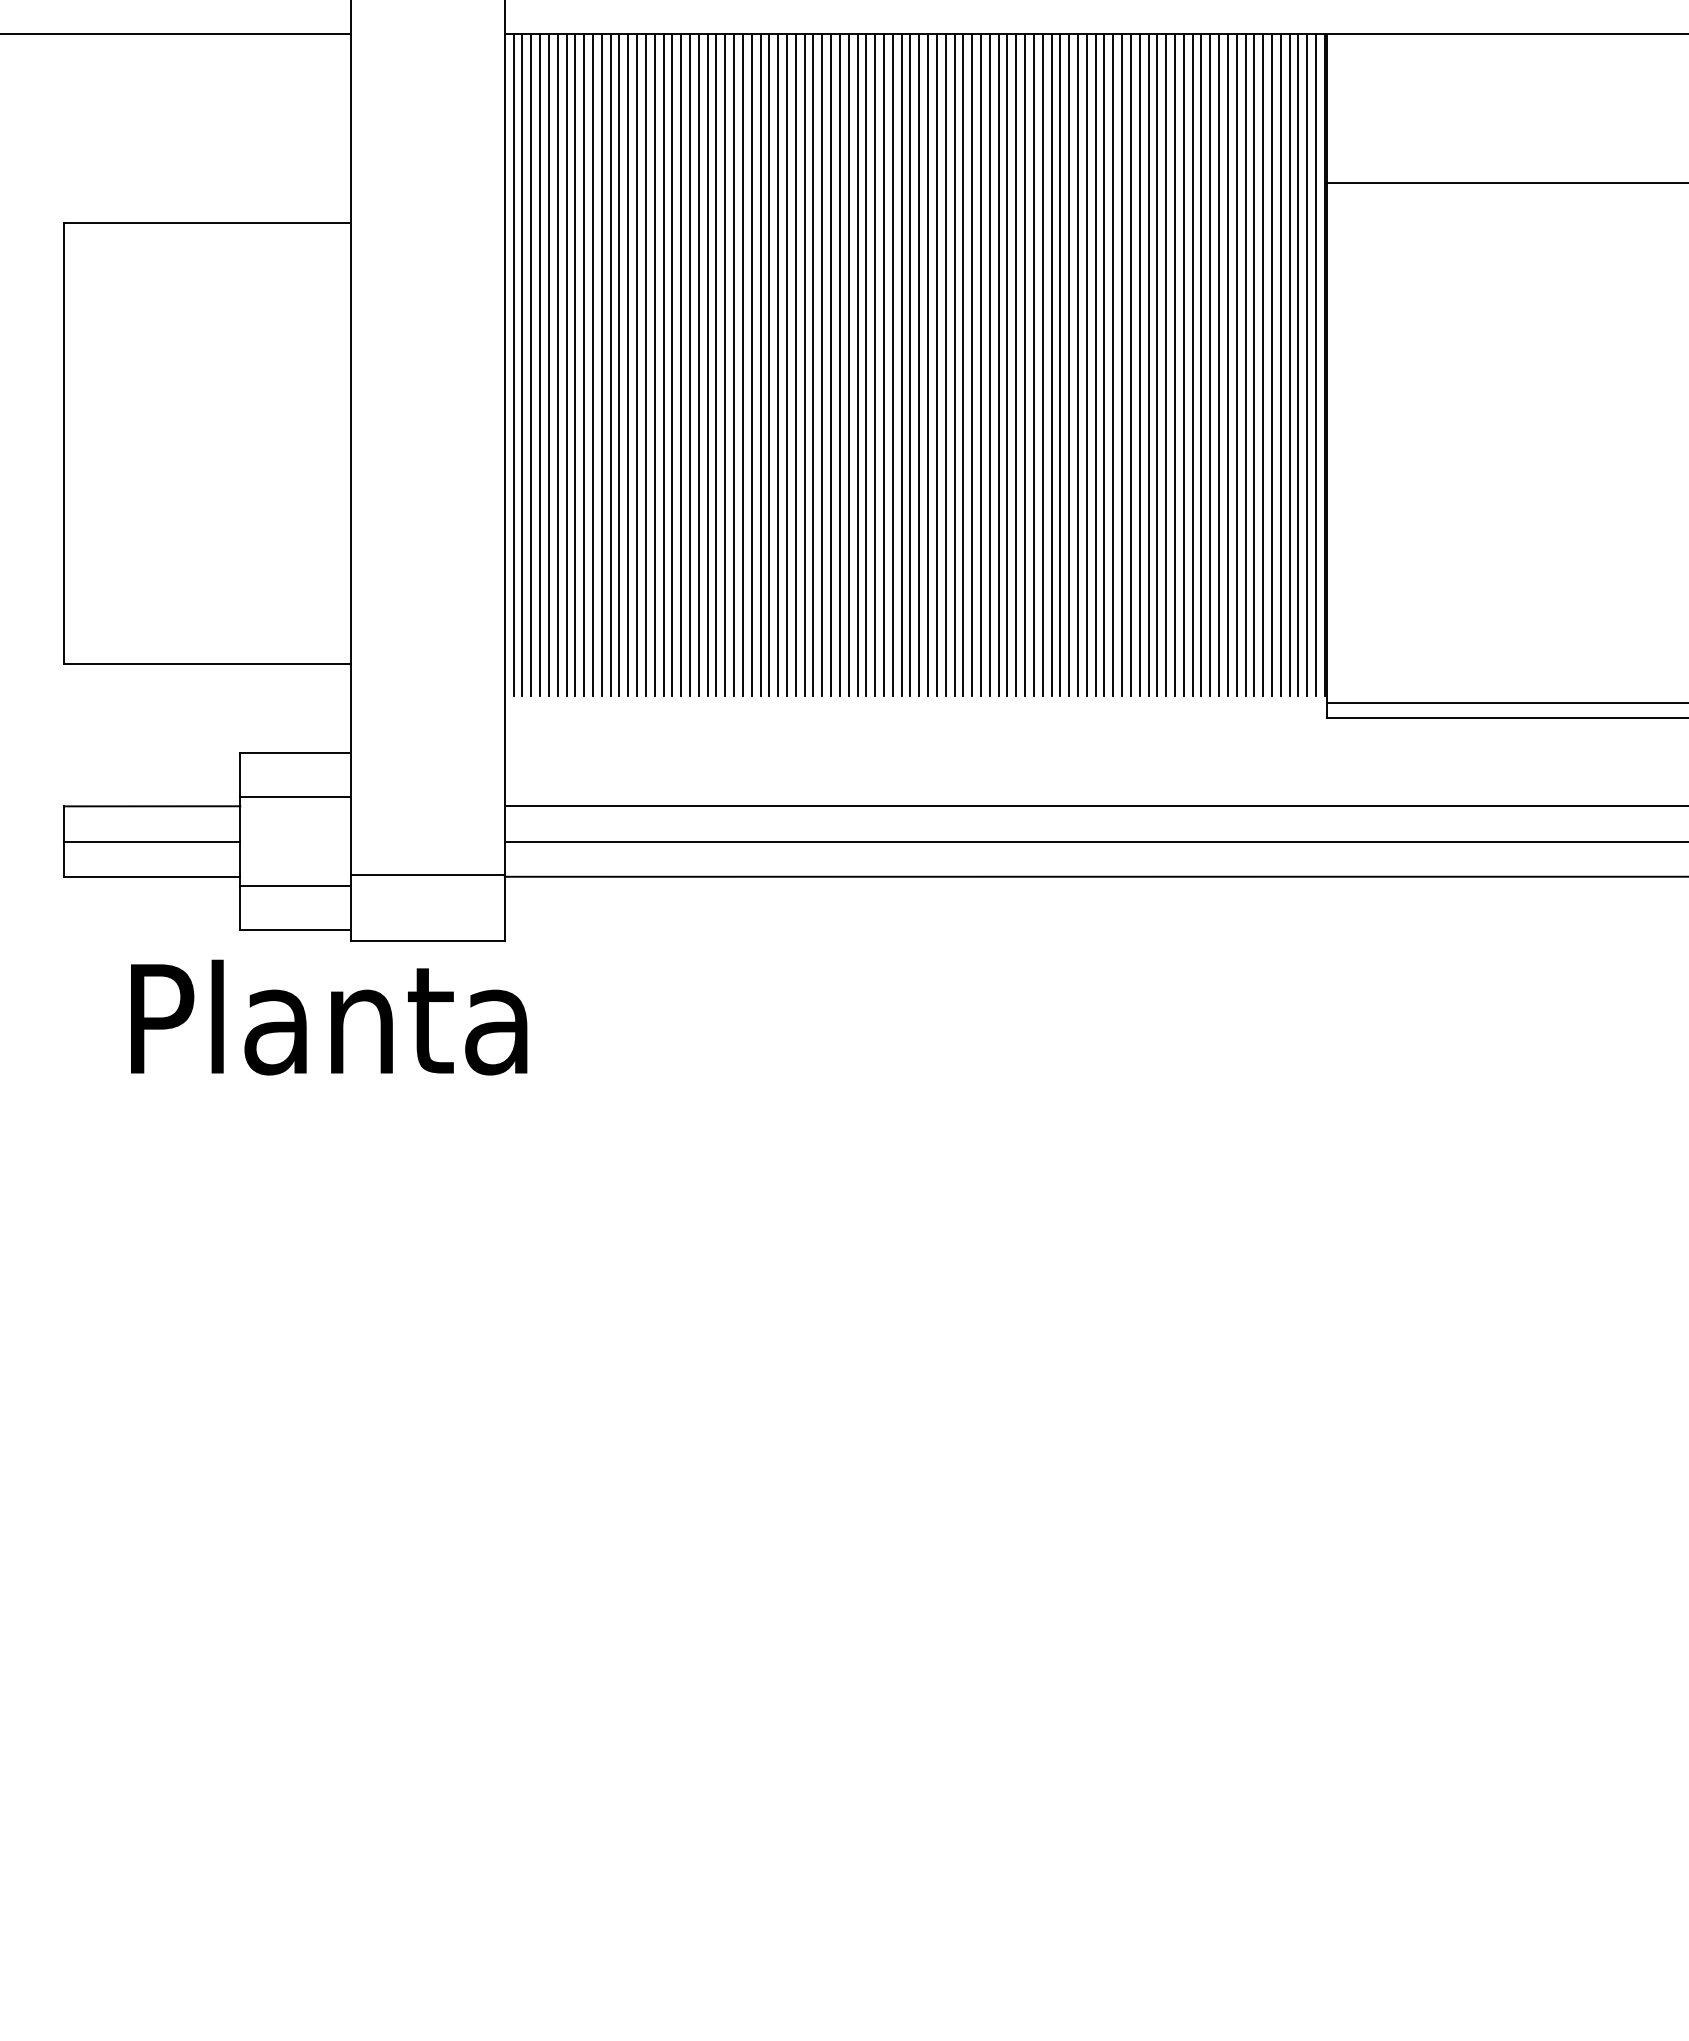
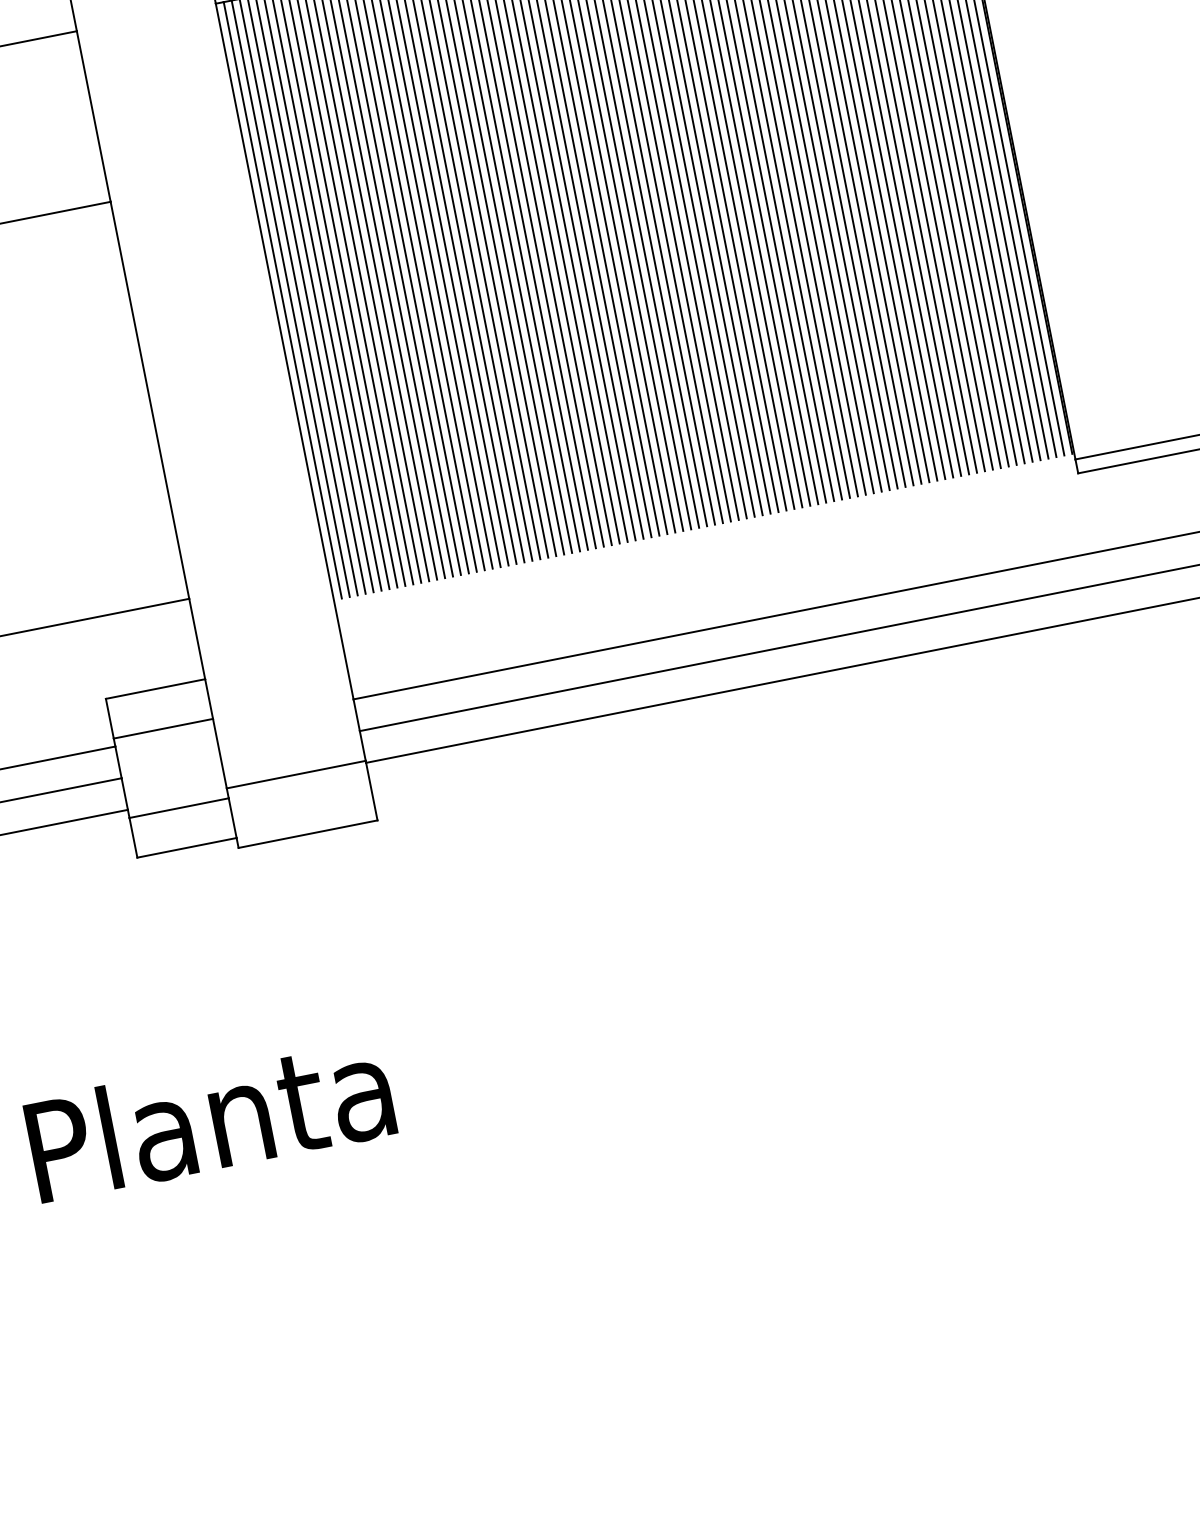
text: (329, 1017) -> (210, 1118), moved

